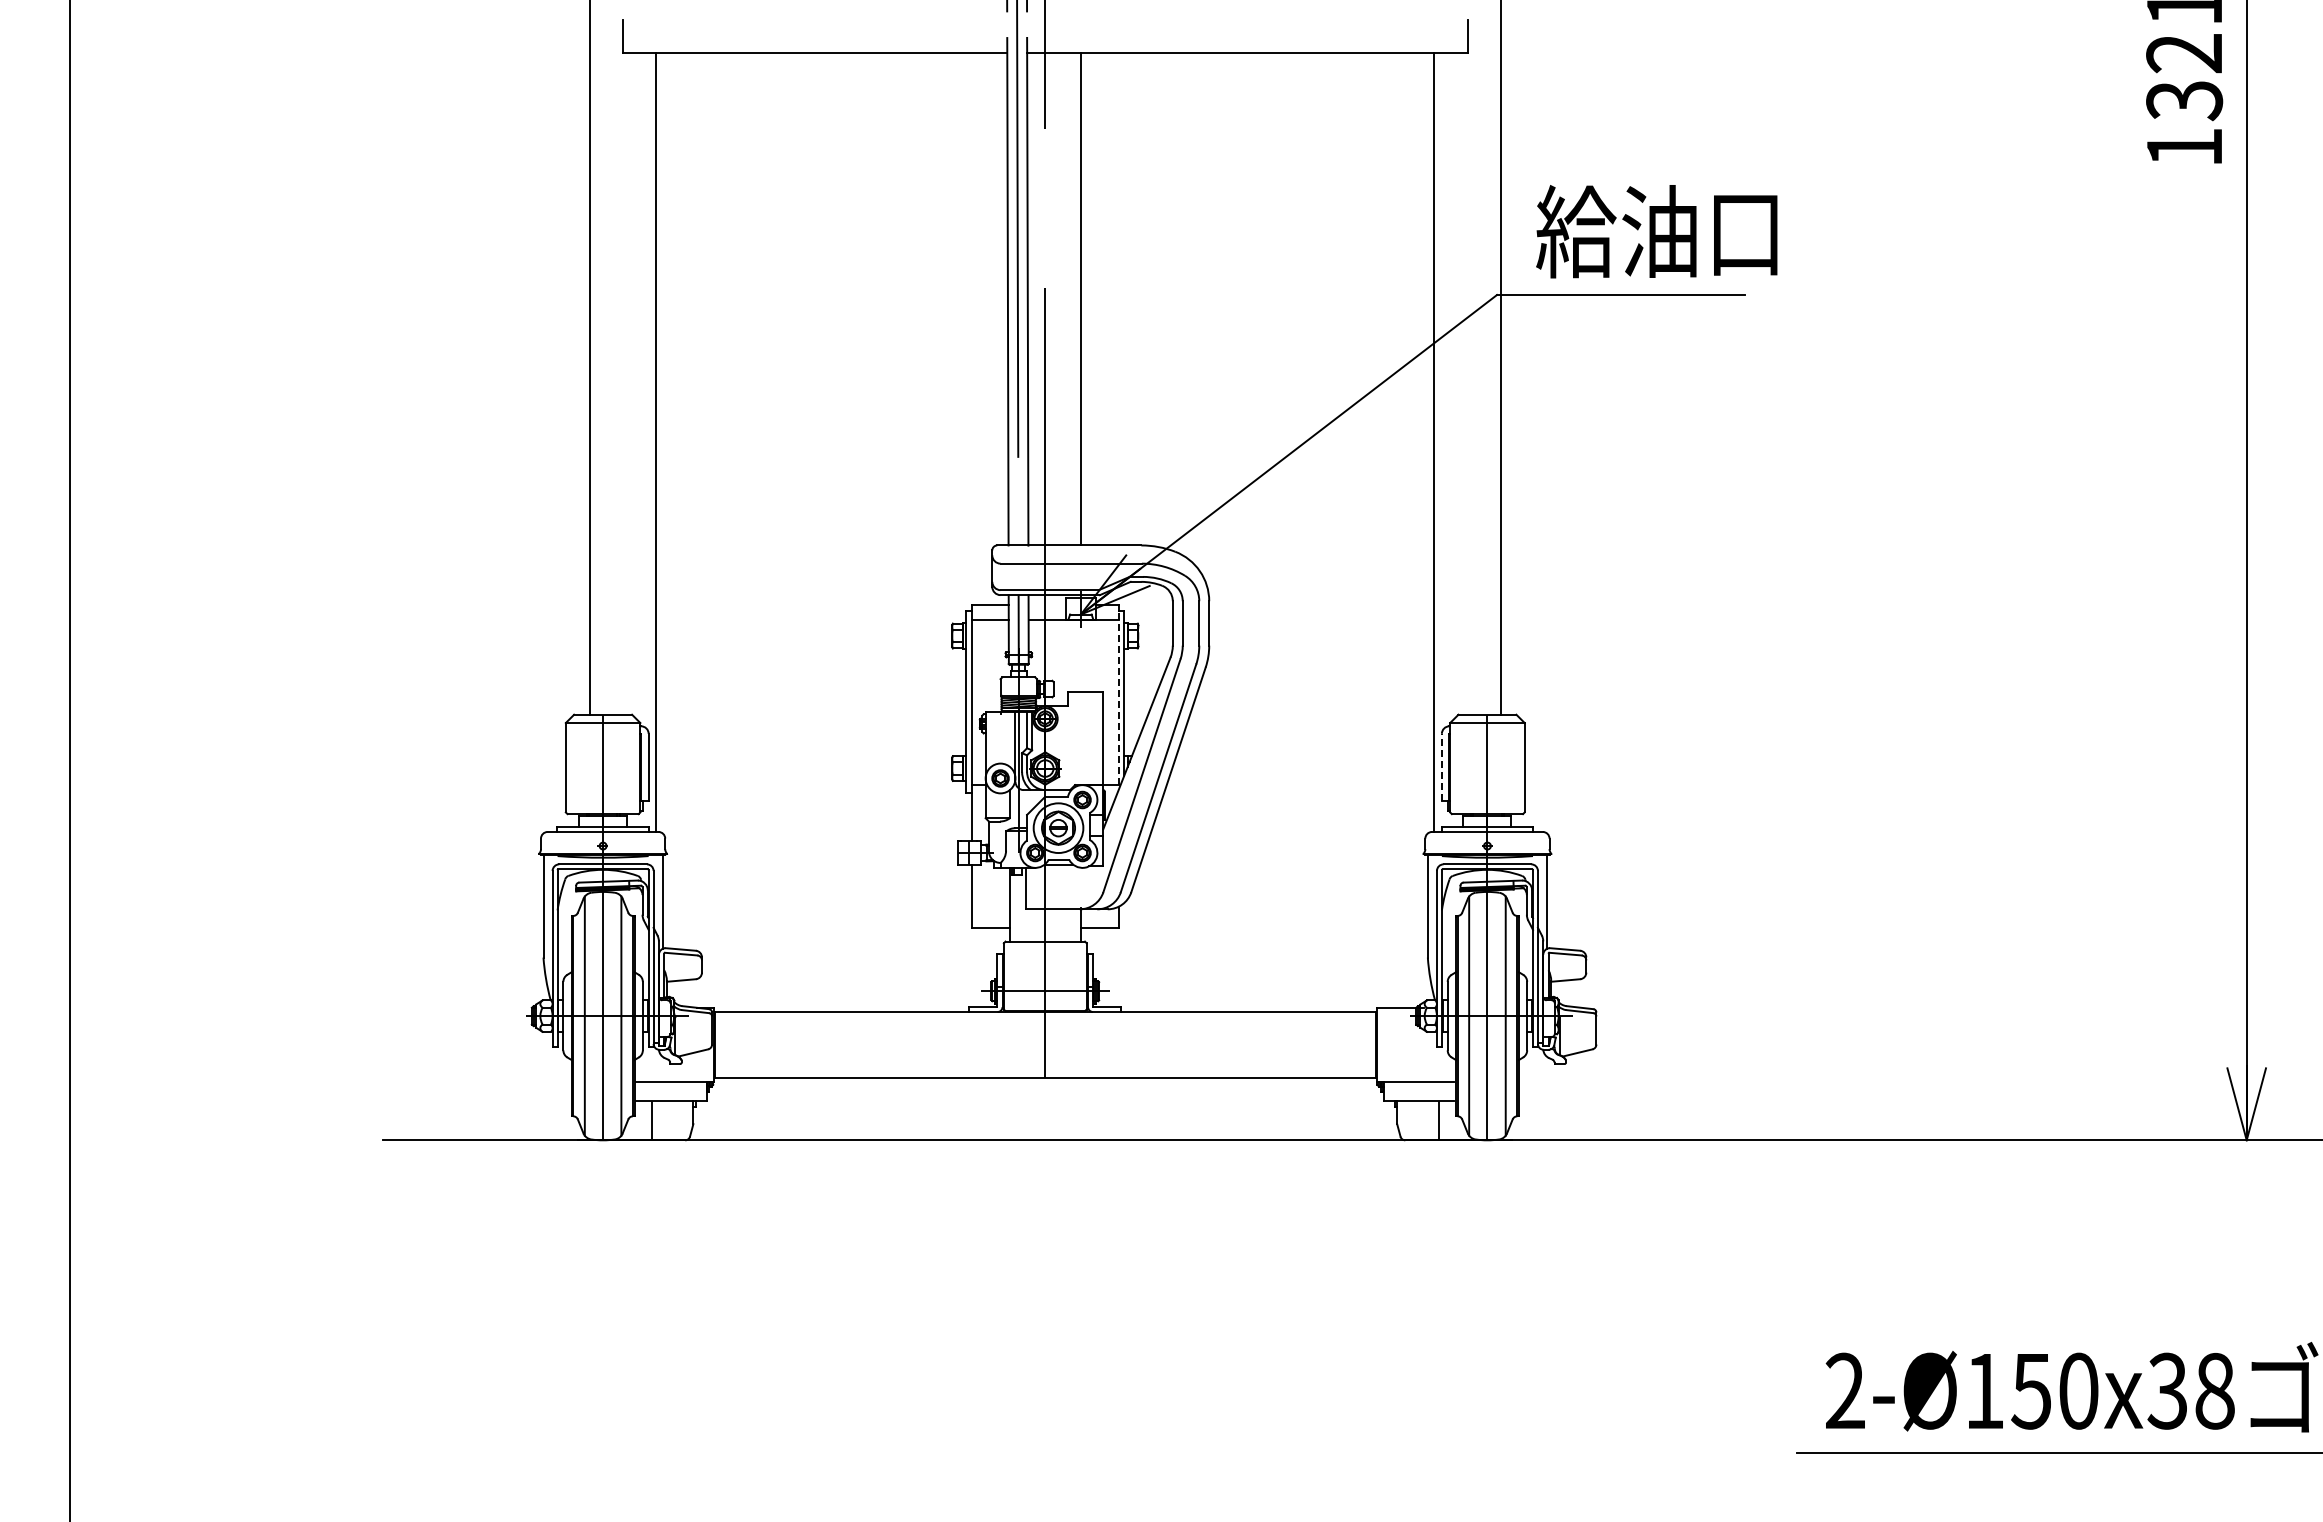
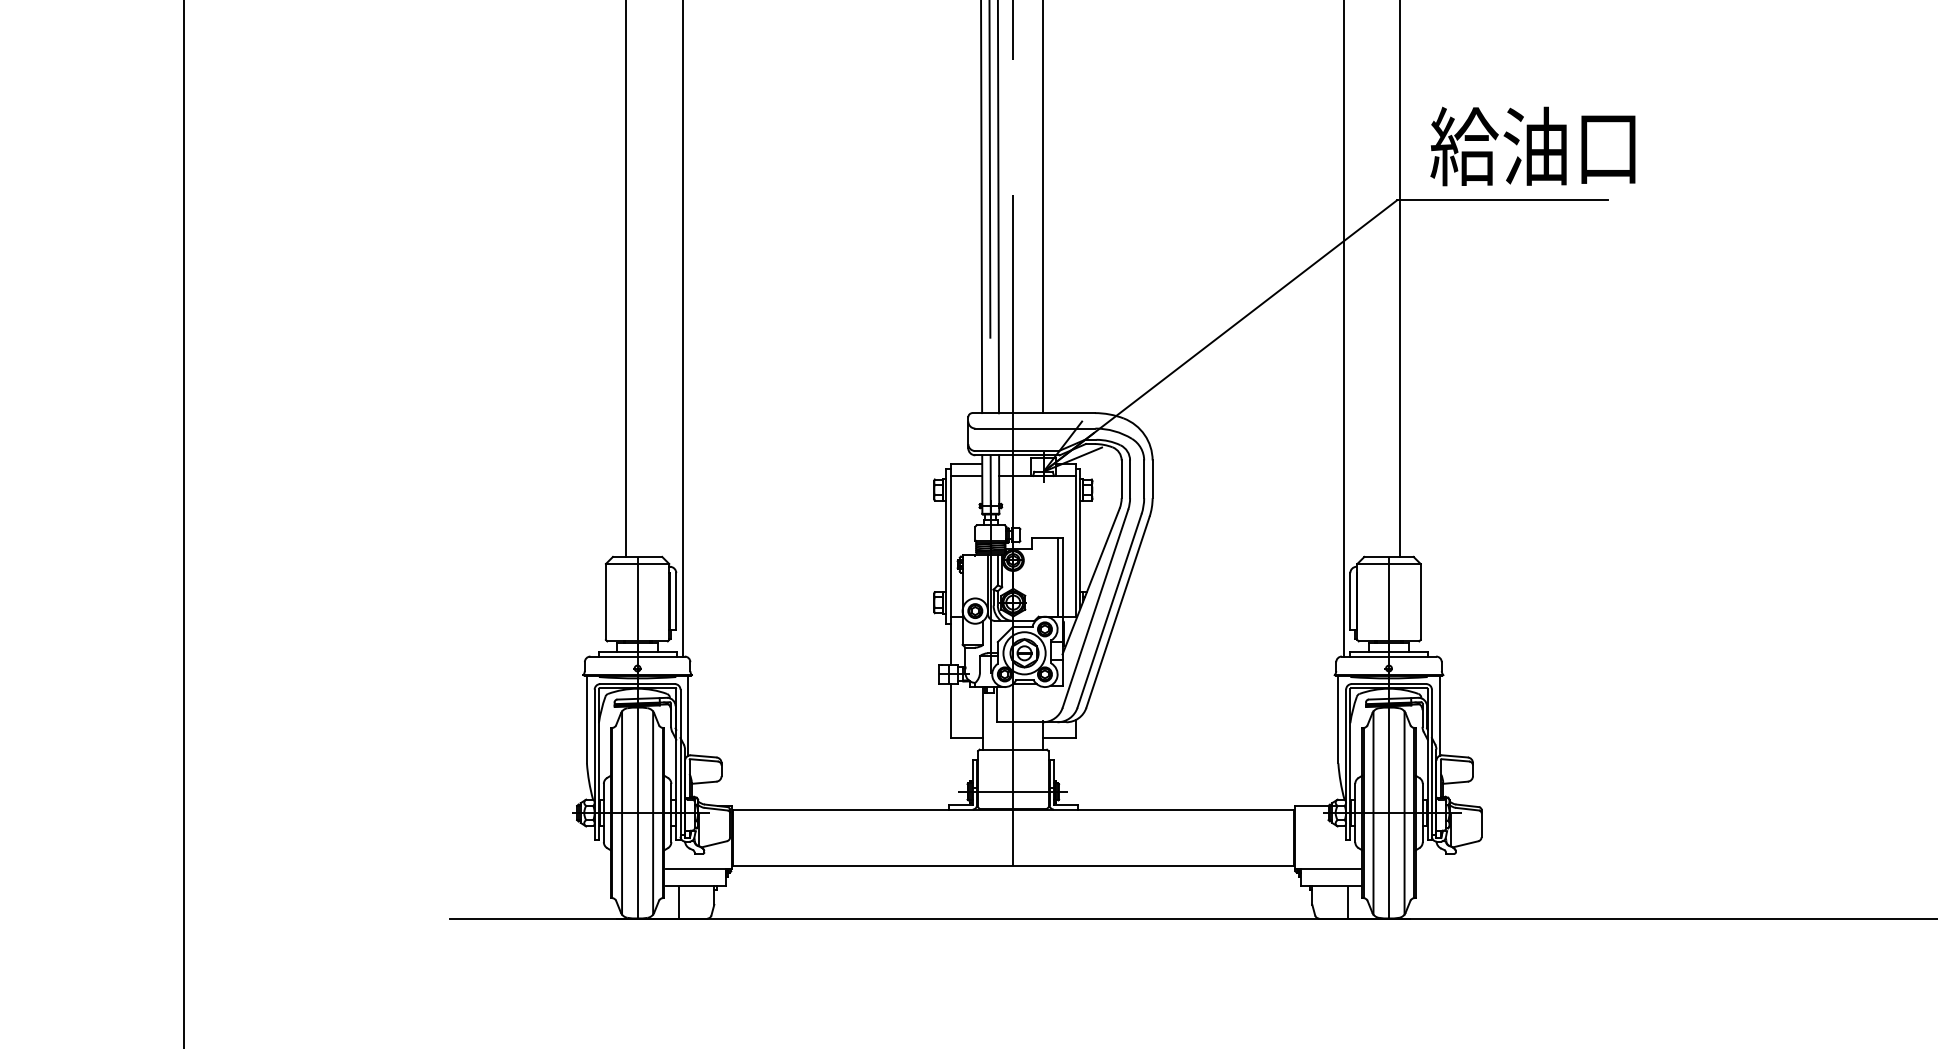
line: (1118, 698) -> (1075, 543), dashed -> solid
line: (1098, 738) -> (1058, 577), added
line: (1441, 767) -> (1349, 601), dashed -> solid

